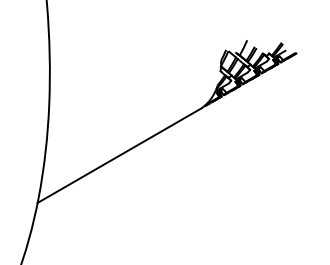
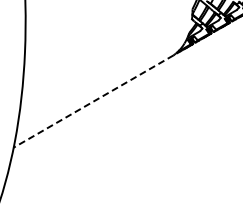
line: (119, 155) -> (93, 101), solid -> dashed

